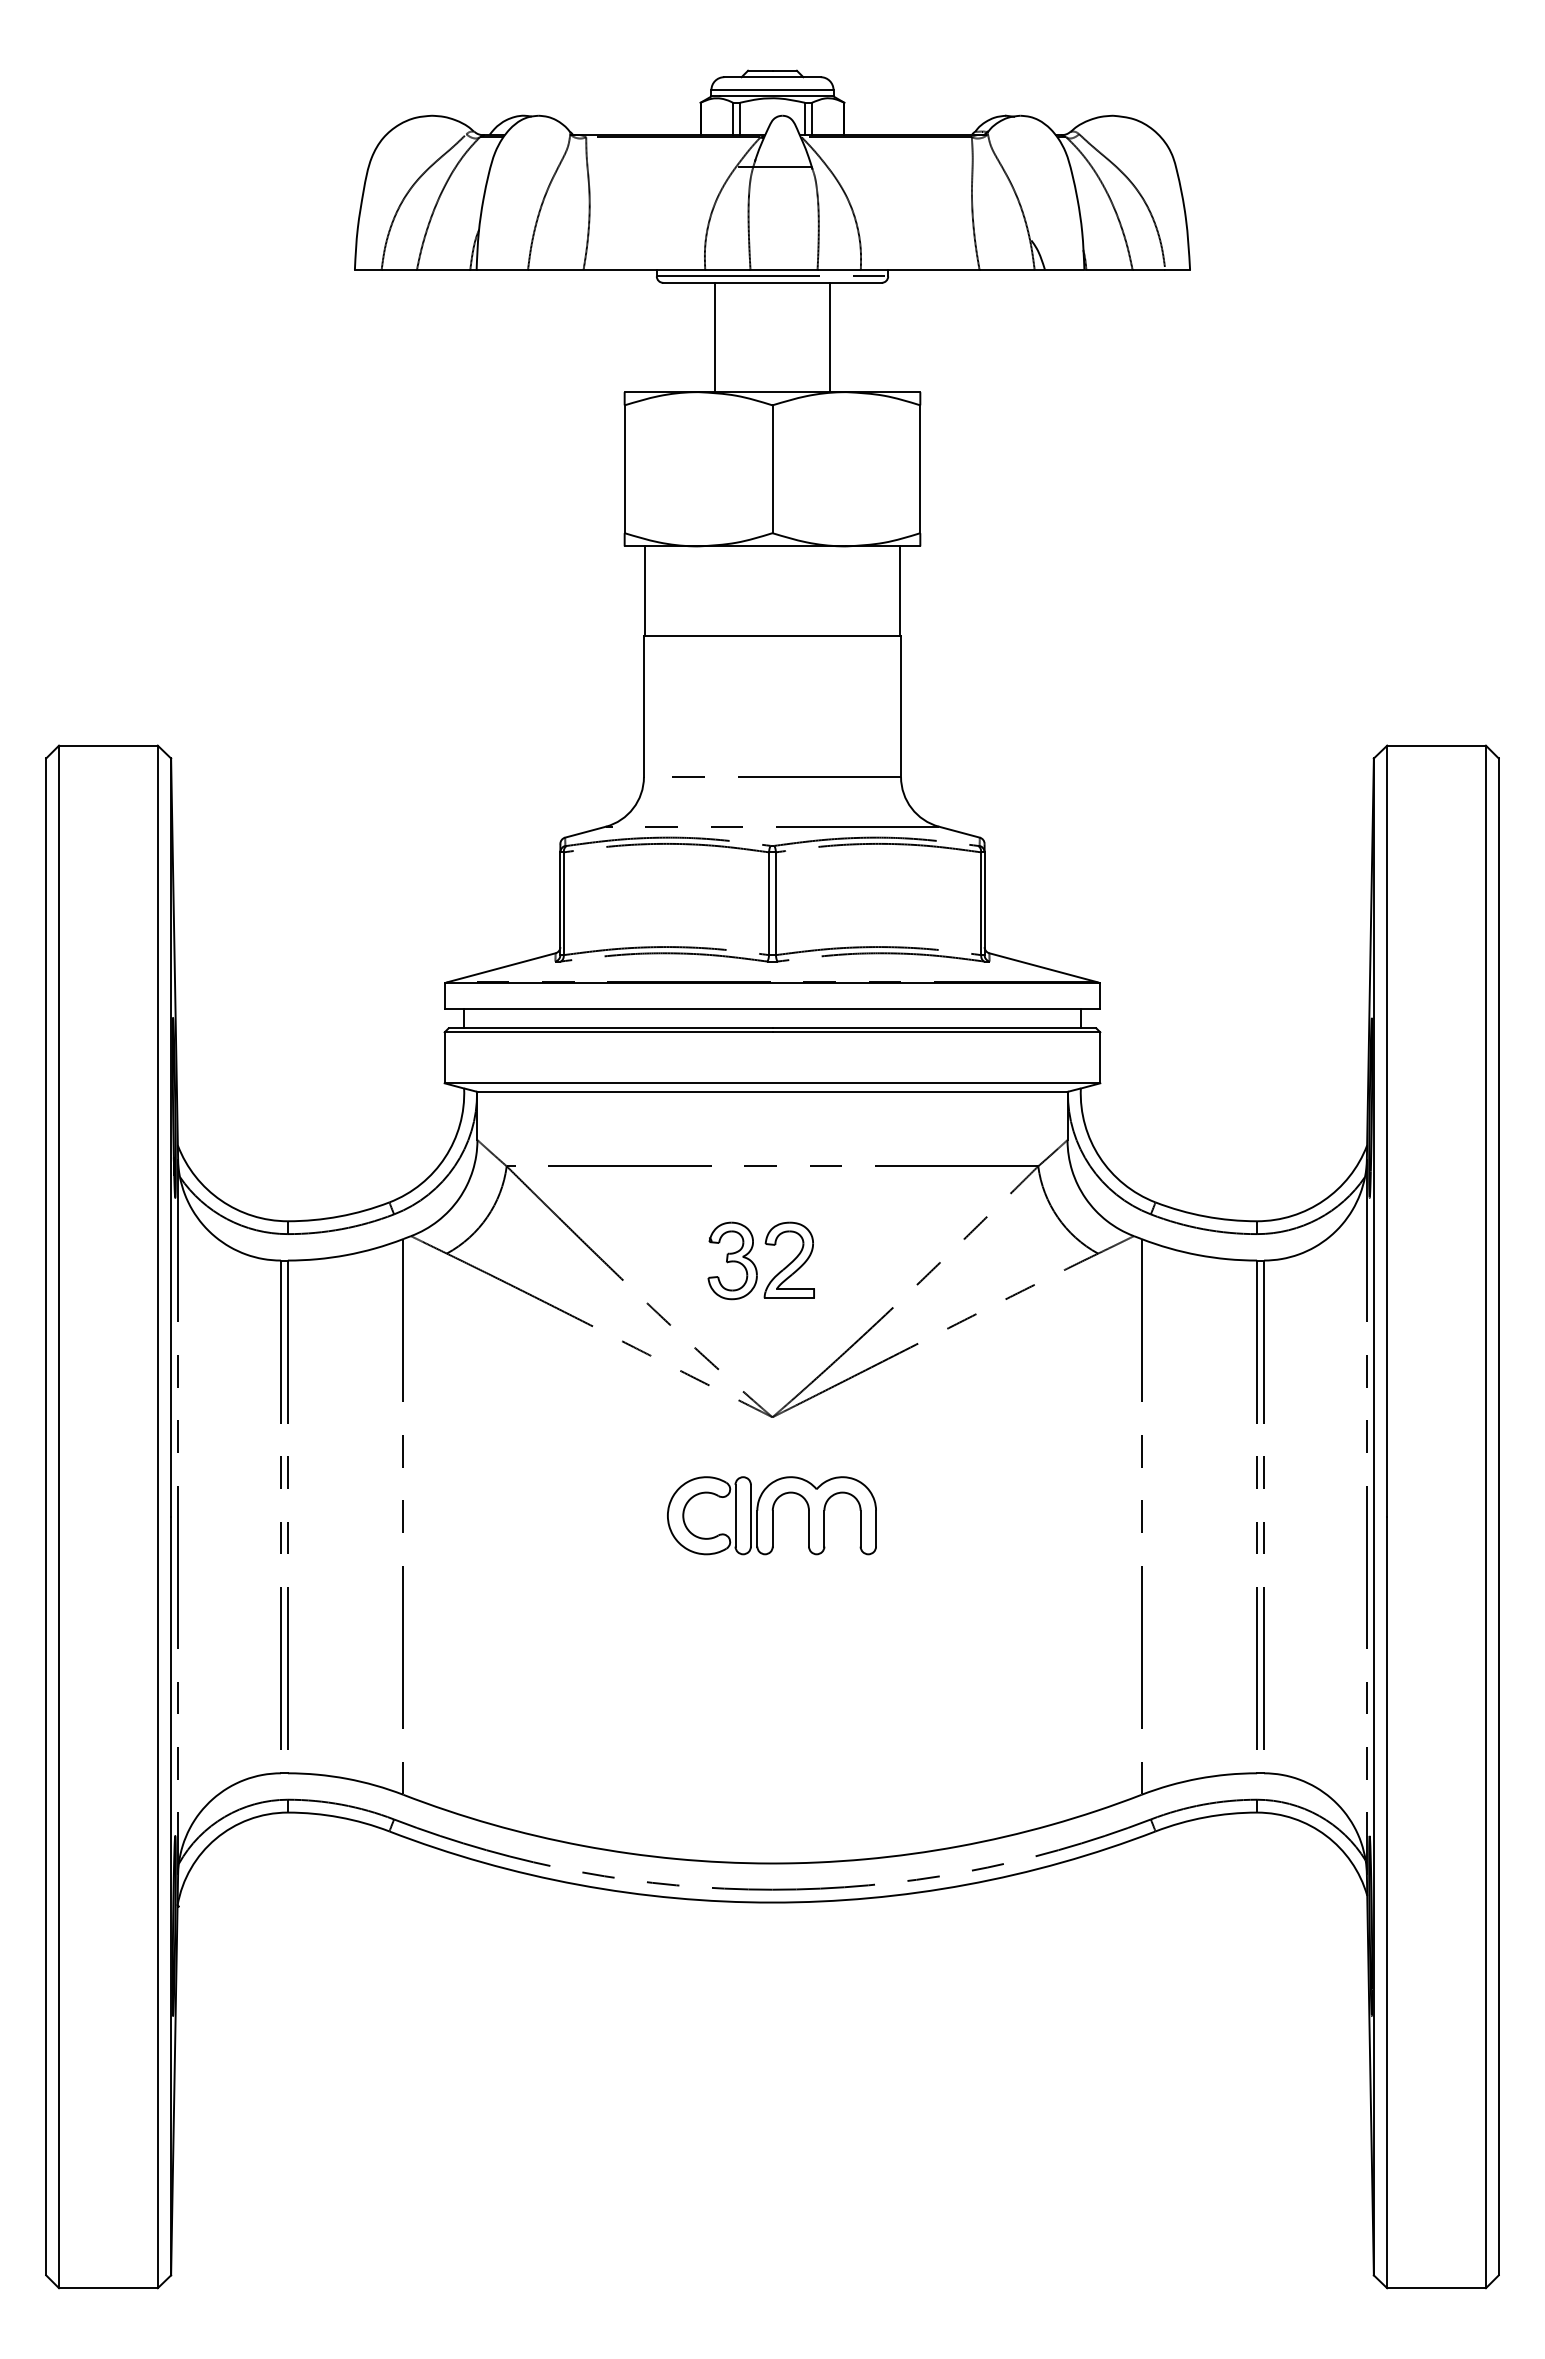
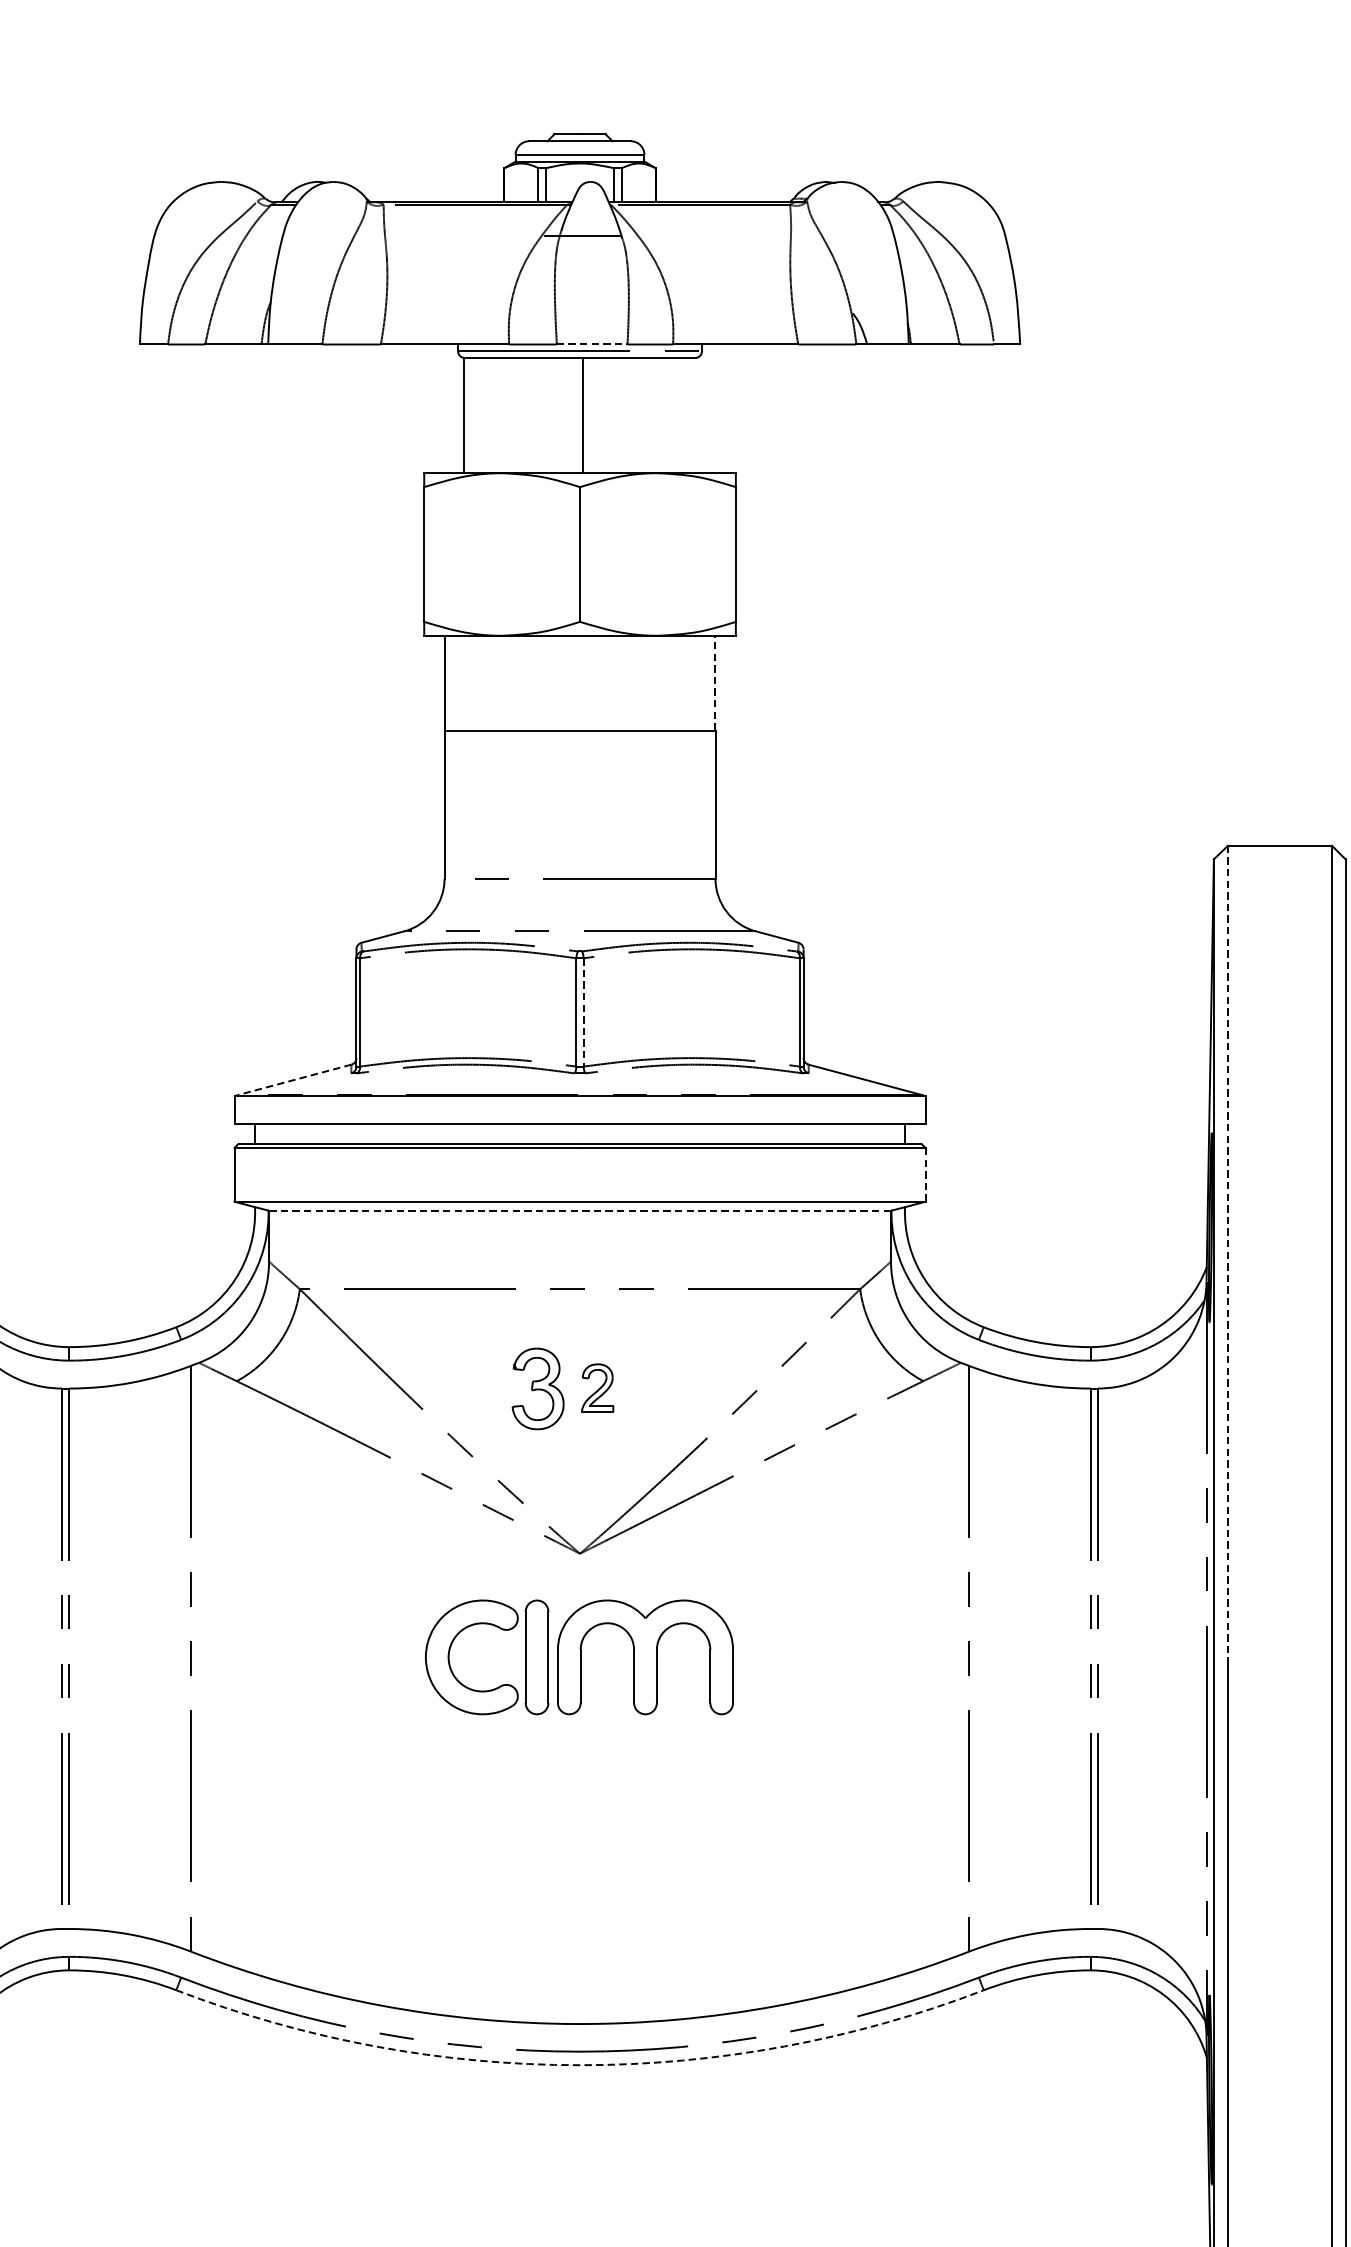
line: (784, 270) -> (592, 345), solid -> dashed
line: (714, 337) -> (464, 415), moved
line: (830, 337) -> (583, 415), moved
line: (900, 591) -> (714, 683), solid -> dashed
line: (775, 904) -> (583, 1013), solid -> dashed
line: (501, 967) -> (294, 1079), solid -> dashed
line: (1100, 1057) -> (925, 1174), solid -> dashed
line: (772, 1091) -> (580, 1210), solid -> dashed
line: (1387, 1131) -> (1228, 1252), solid -> dashed
part: (788, 1259) -> (596, 1387), size x0.6
part: (771, 1515) -> (578, 1657), size x1.4
arc: (772, 1902) -> (580, 2065), solid -> dashed

